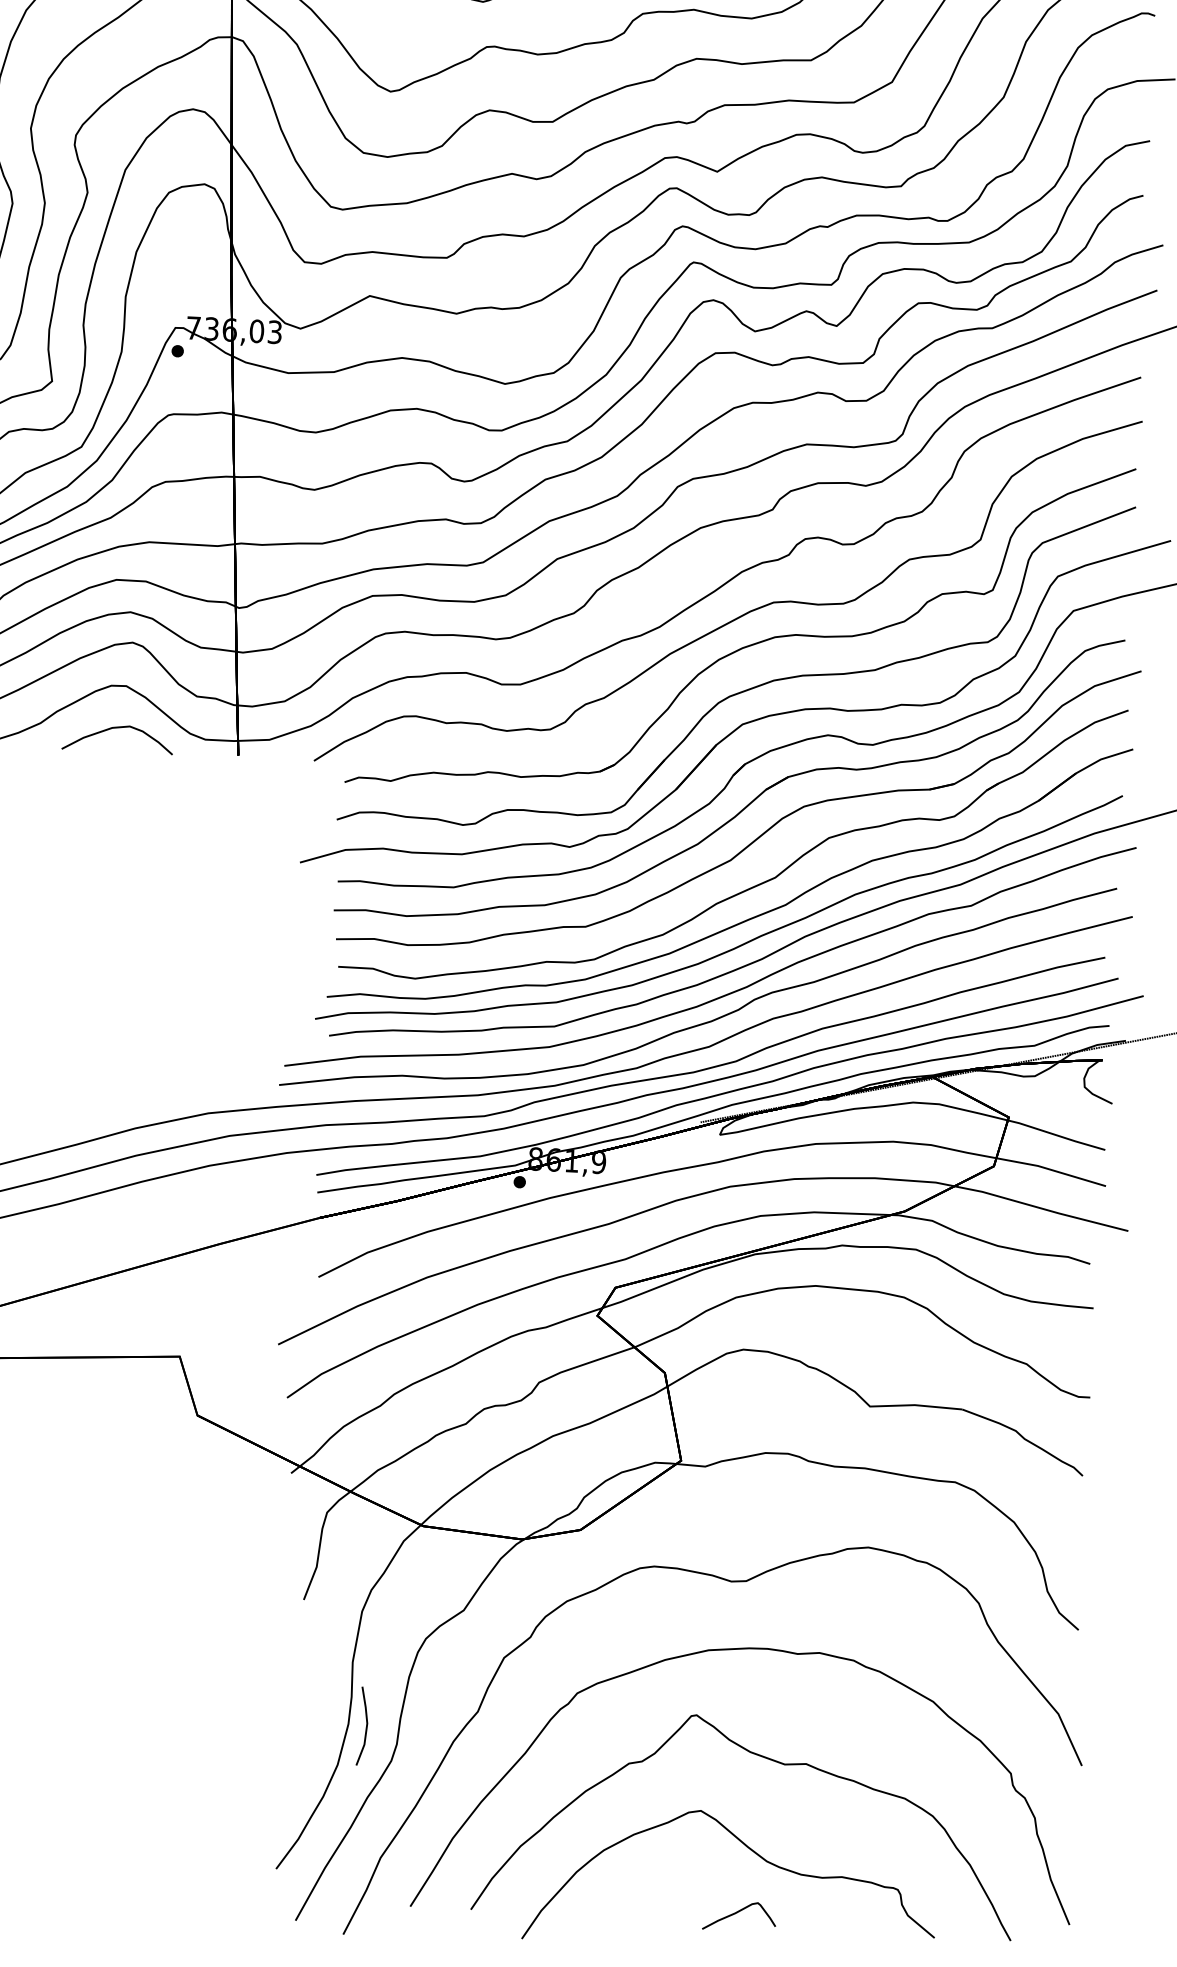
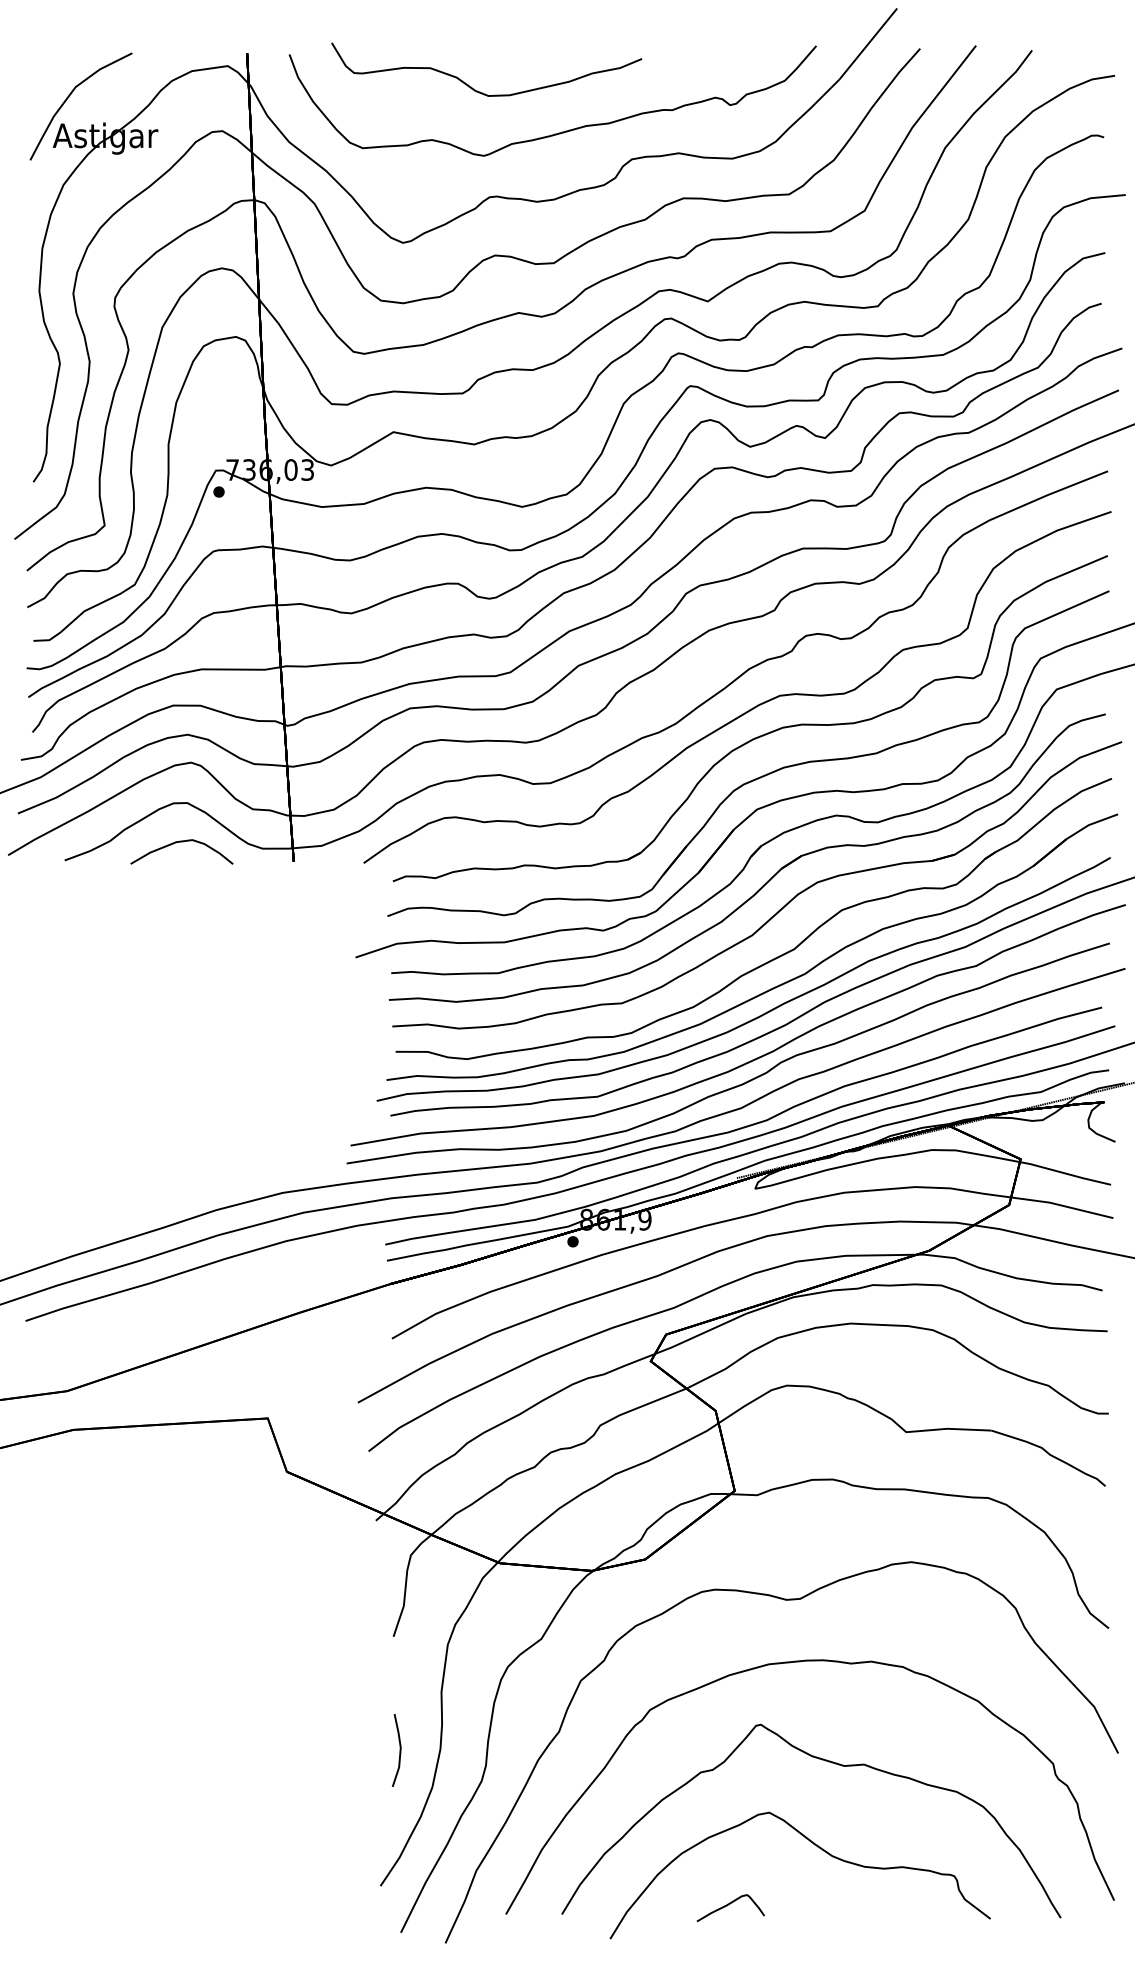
line: (365, 1726) -> (399, 1750), moved
curve: (737, 1913) -> (728, 1905), moved

